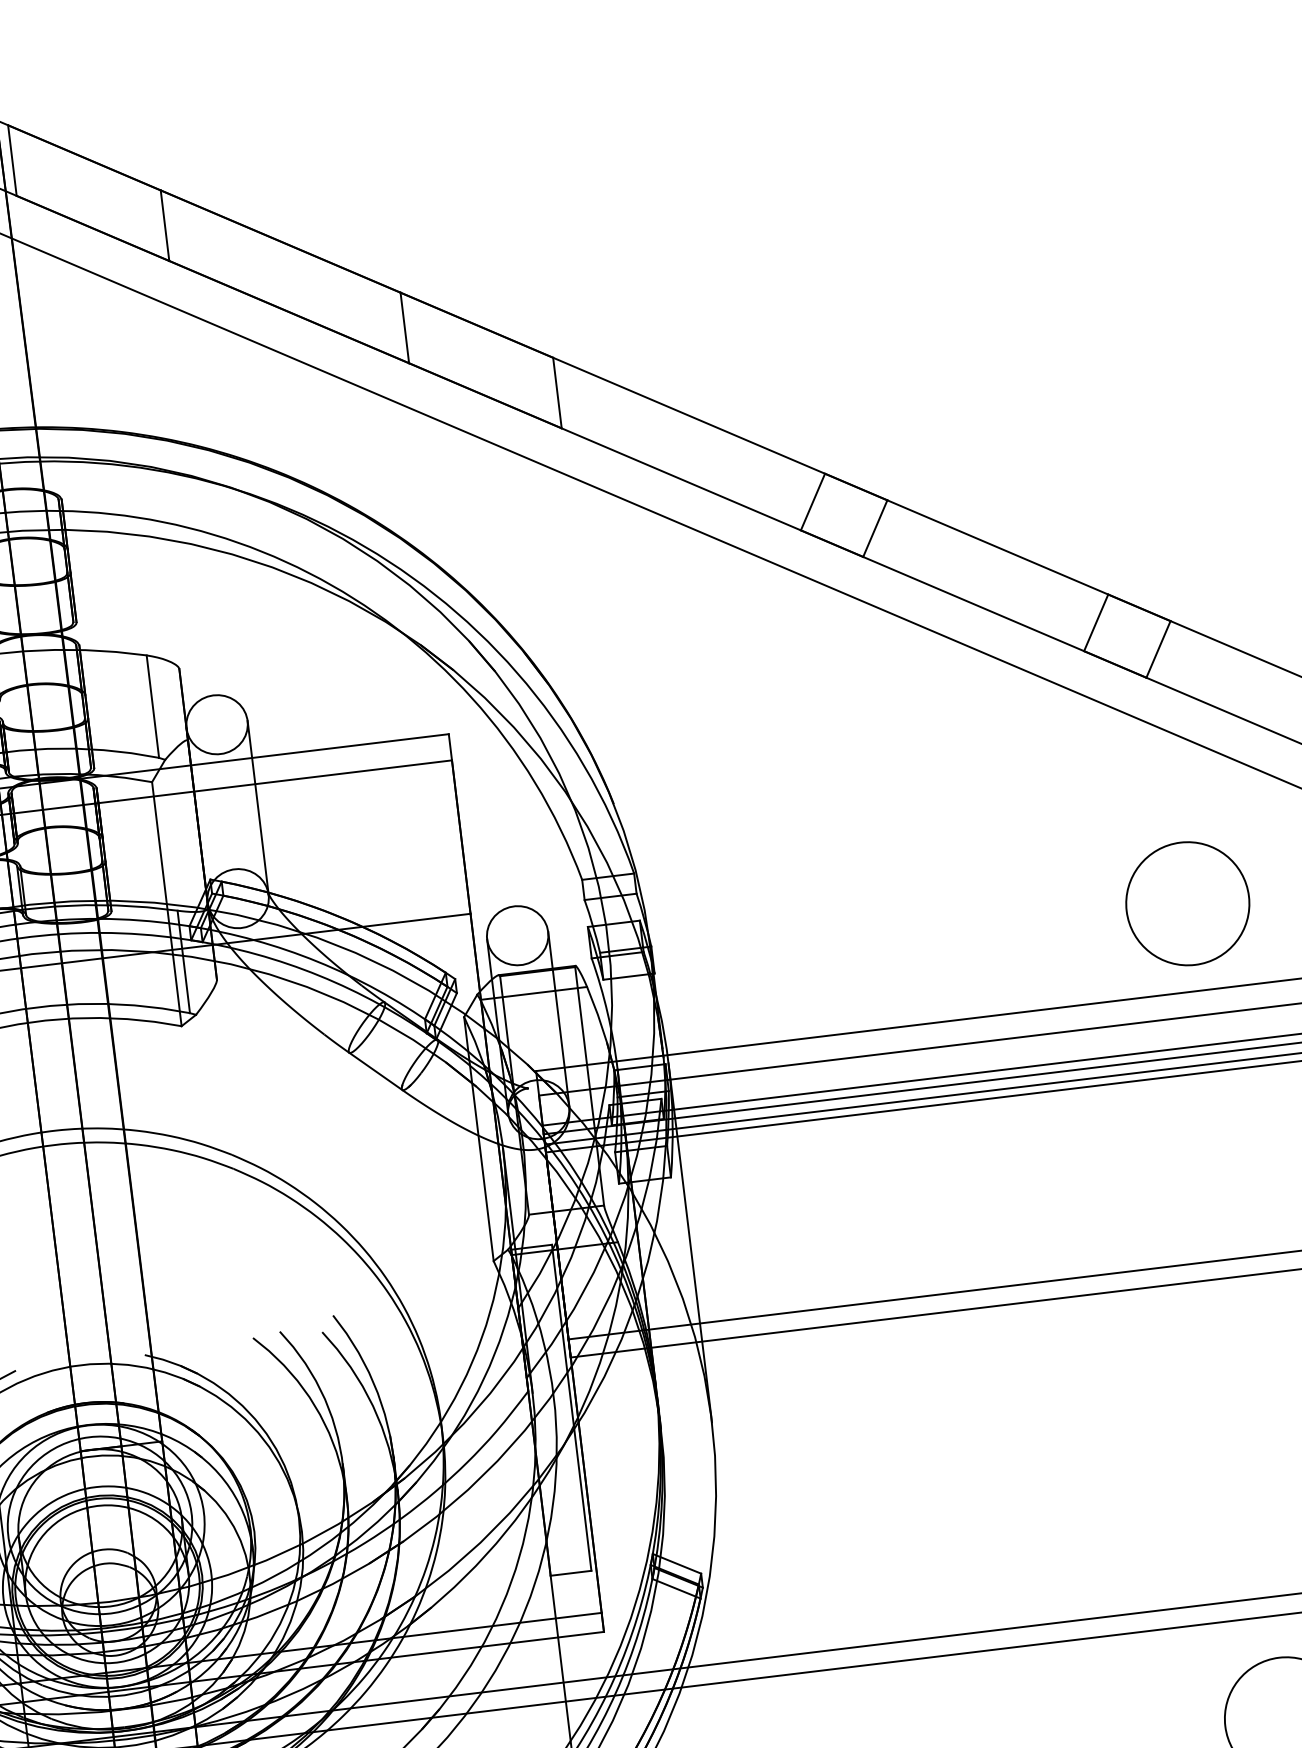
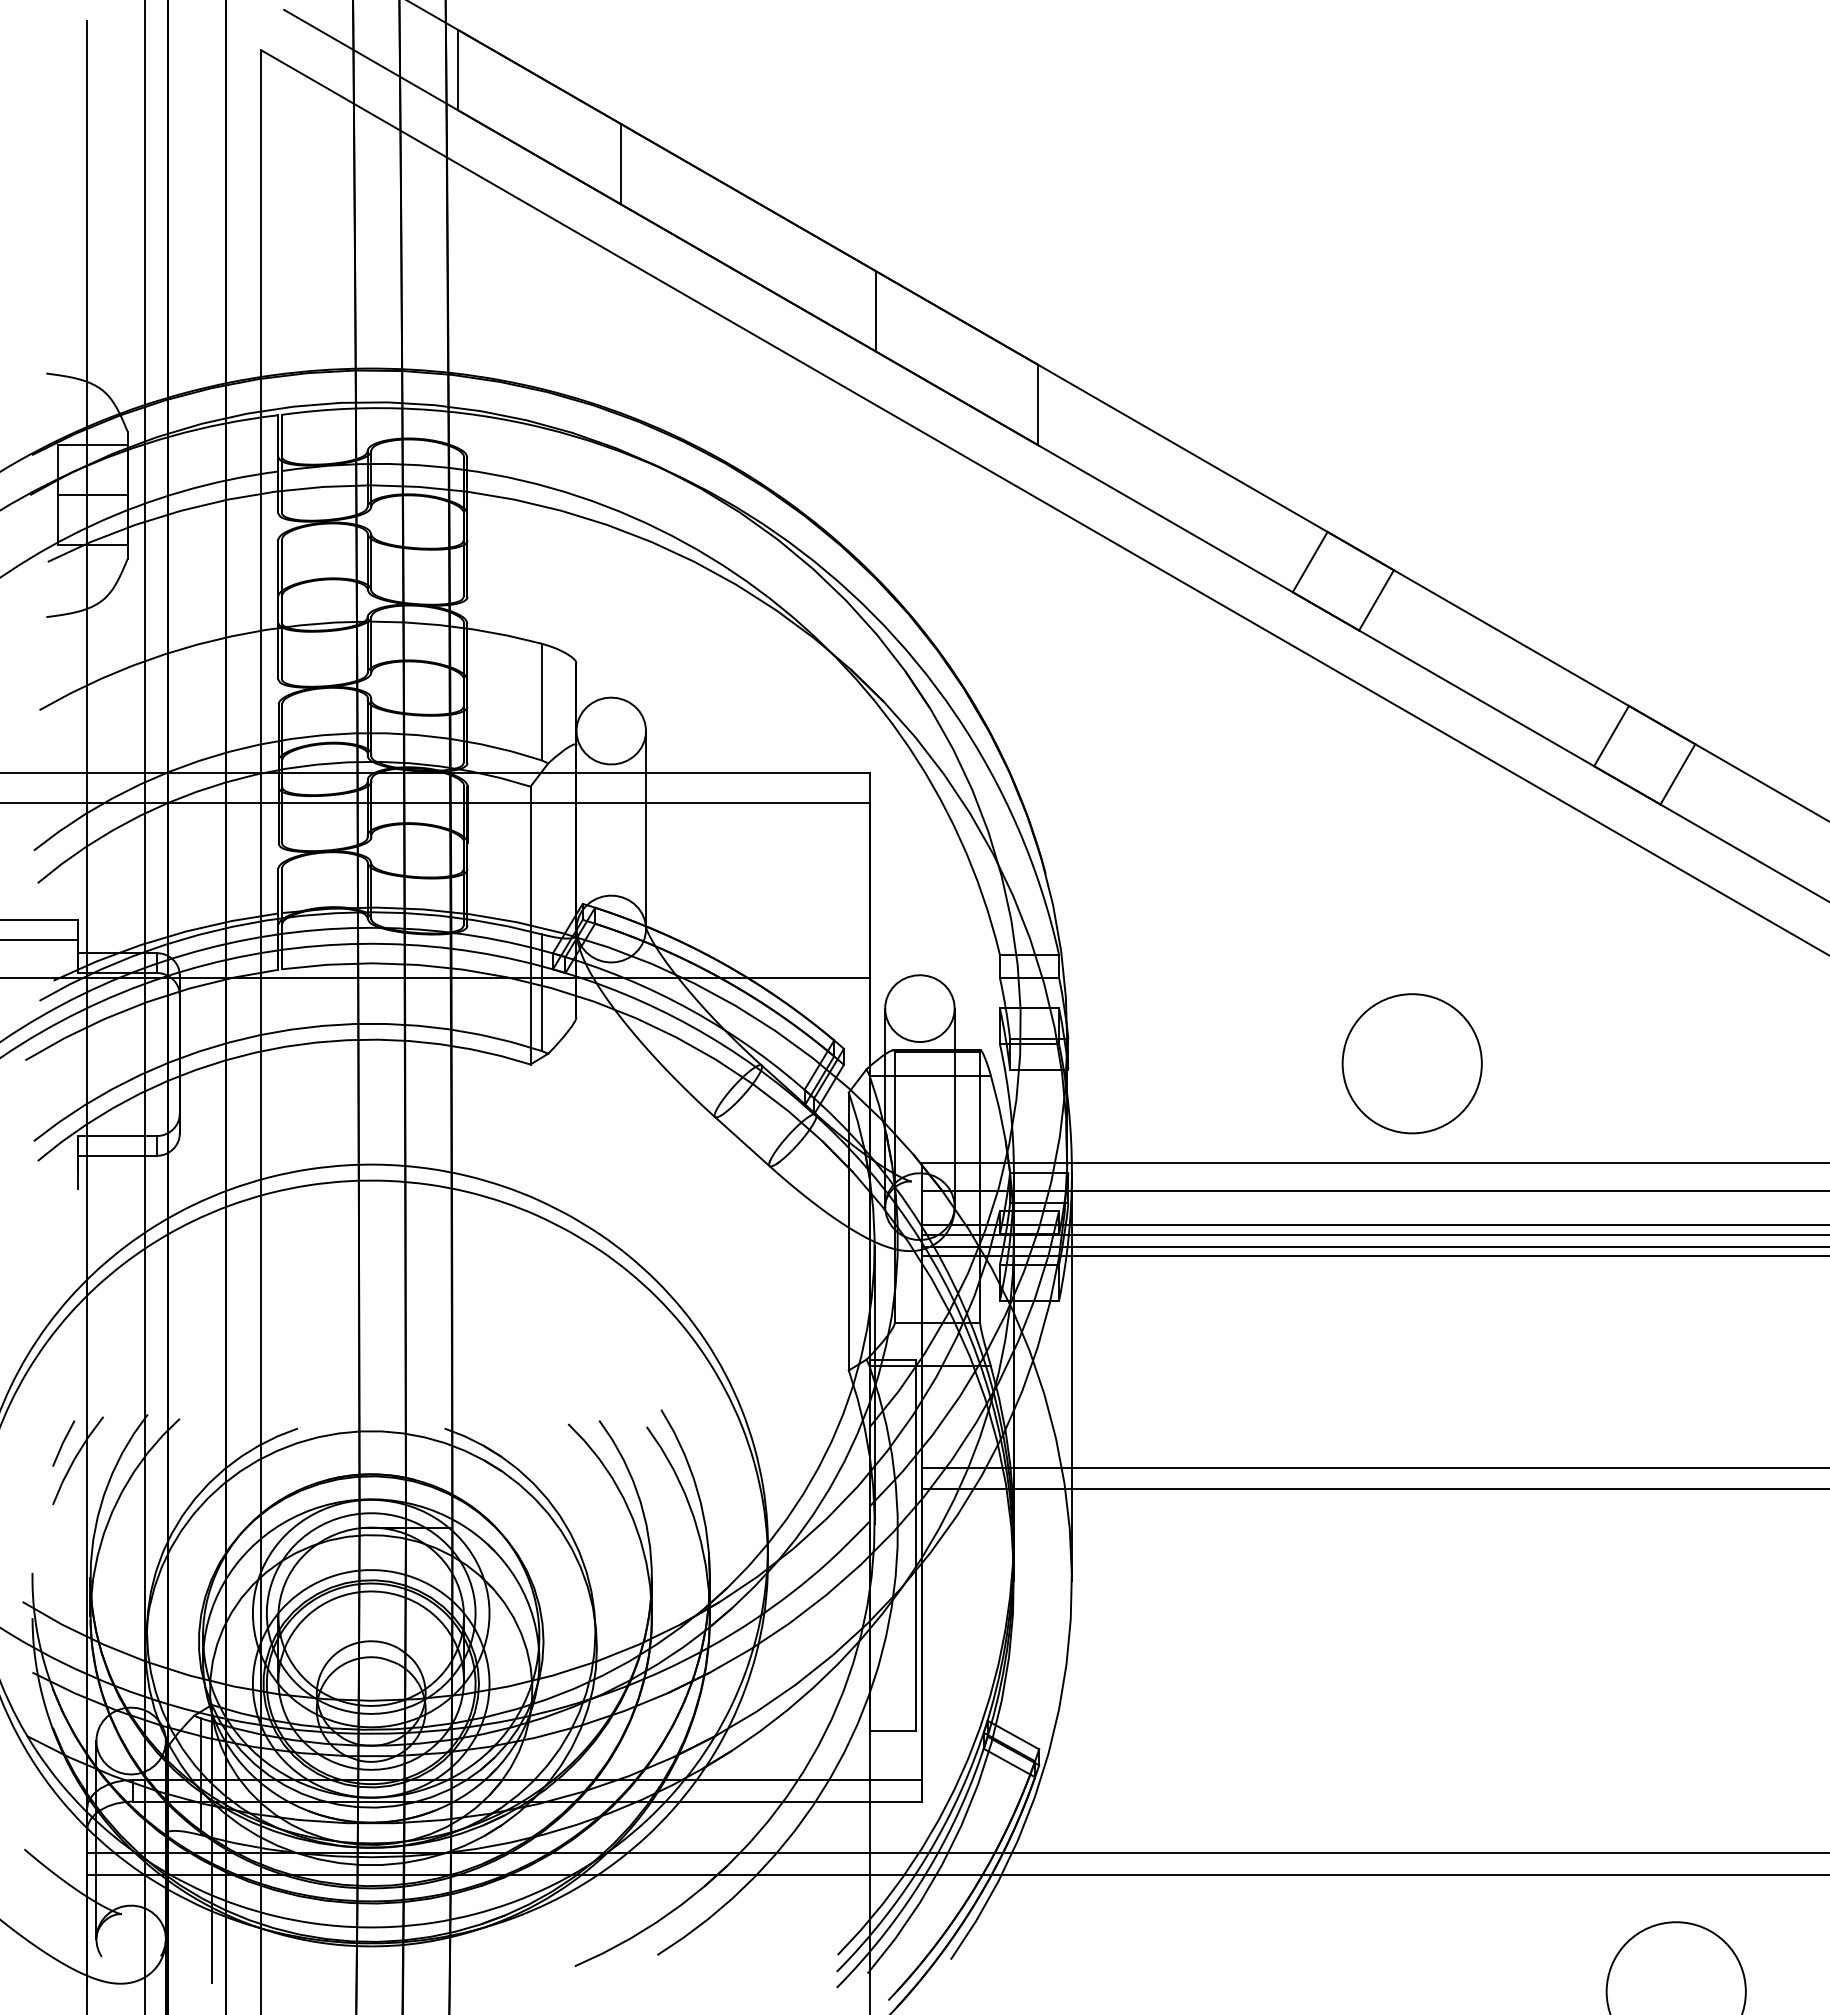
circle: (1187, 903) -> (1411, 1063), moved

